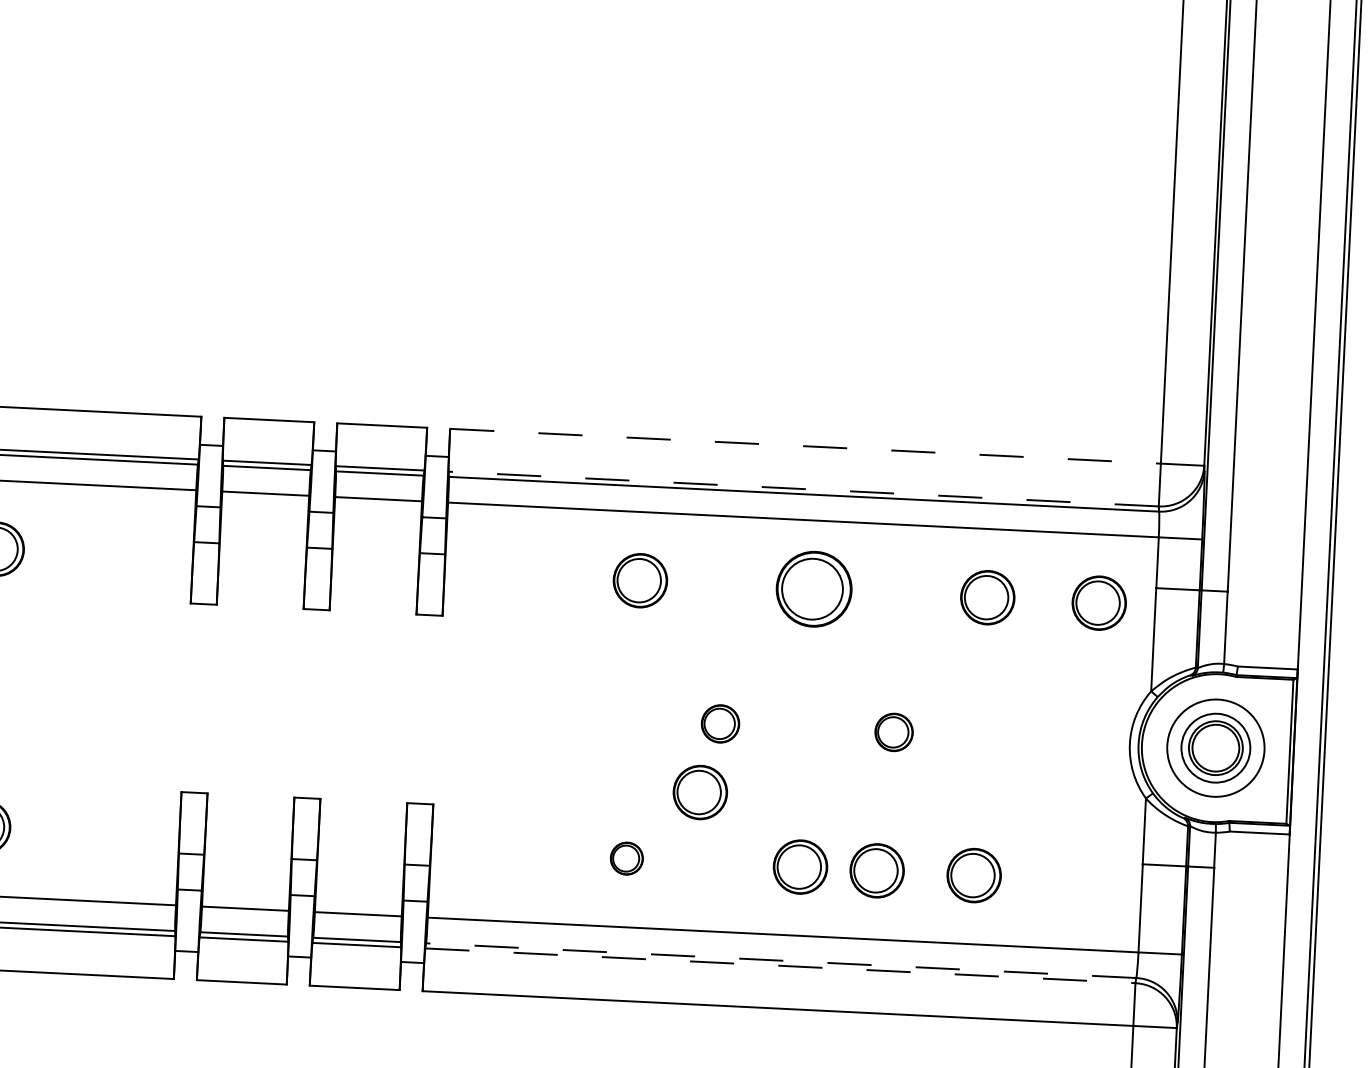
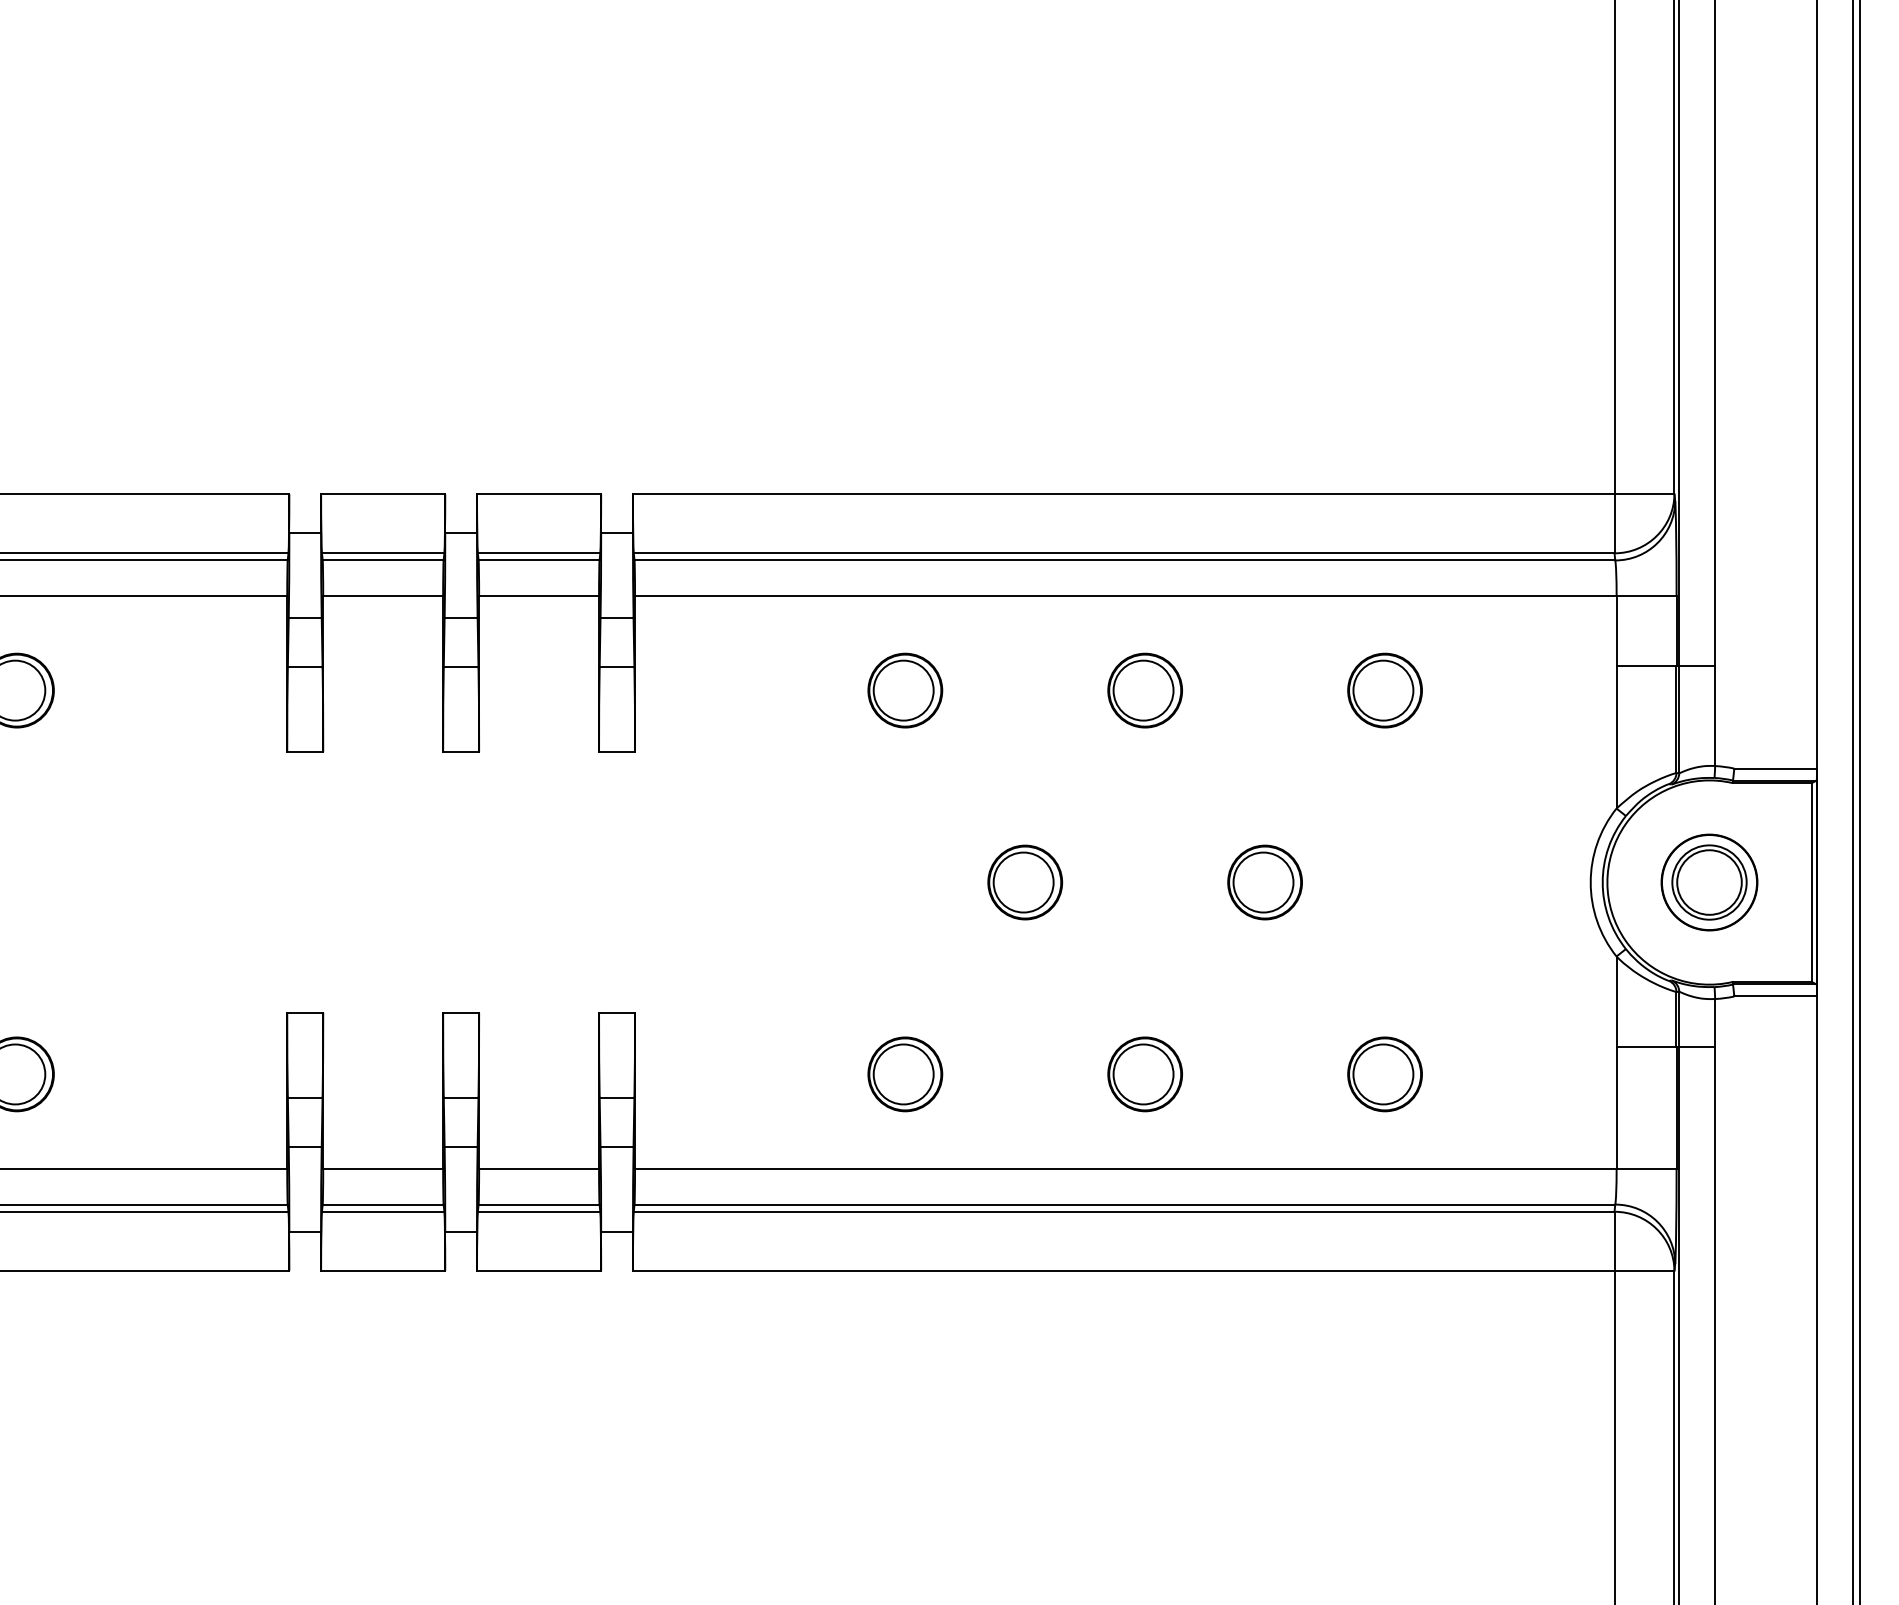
line: (805, 446) -> (1123, 494), dashed -> solid
line: (803, 489) -> (1123, 553), dashed -> solid
part: (813, 589) -> (1144, 690), size x0.71
part: (1098, 603) -> (1538, 690), removed
part: (720, 723) -> (1025, 882), size x1.43
part: (893, 732) -> (1264, 882), size x1.43
circle: (1215, 748) -> (1709, 882), size x0.71
part: (699, 792) -> (1001, 978), removed
part: (626, 858) -> (905, 1074), size x1.67
part: (876, 870) -> (1250, 1074), removed
line: (780, 960) -> (1124, 1204), dashed -> solid
line: (780, 965) -> (1124, 1211), dashed -> solid

